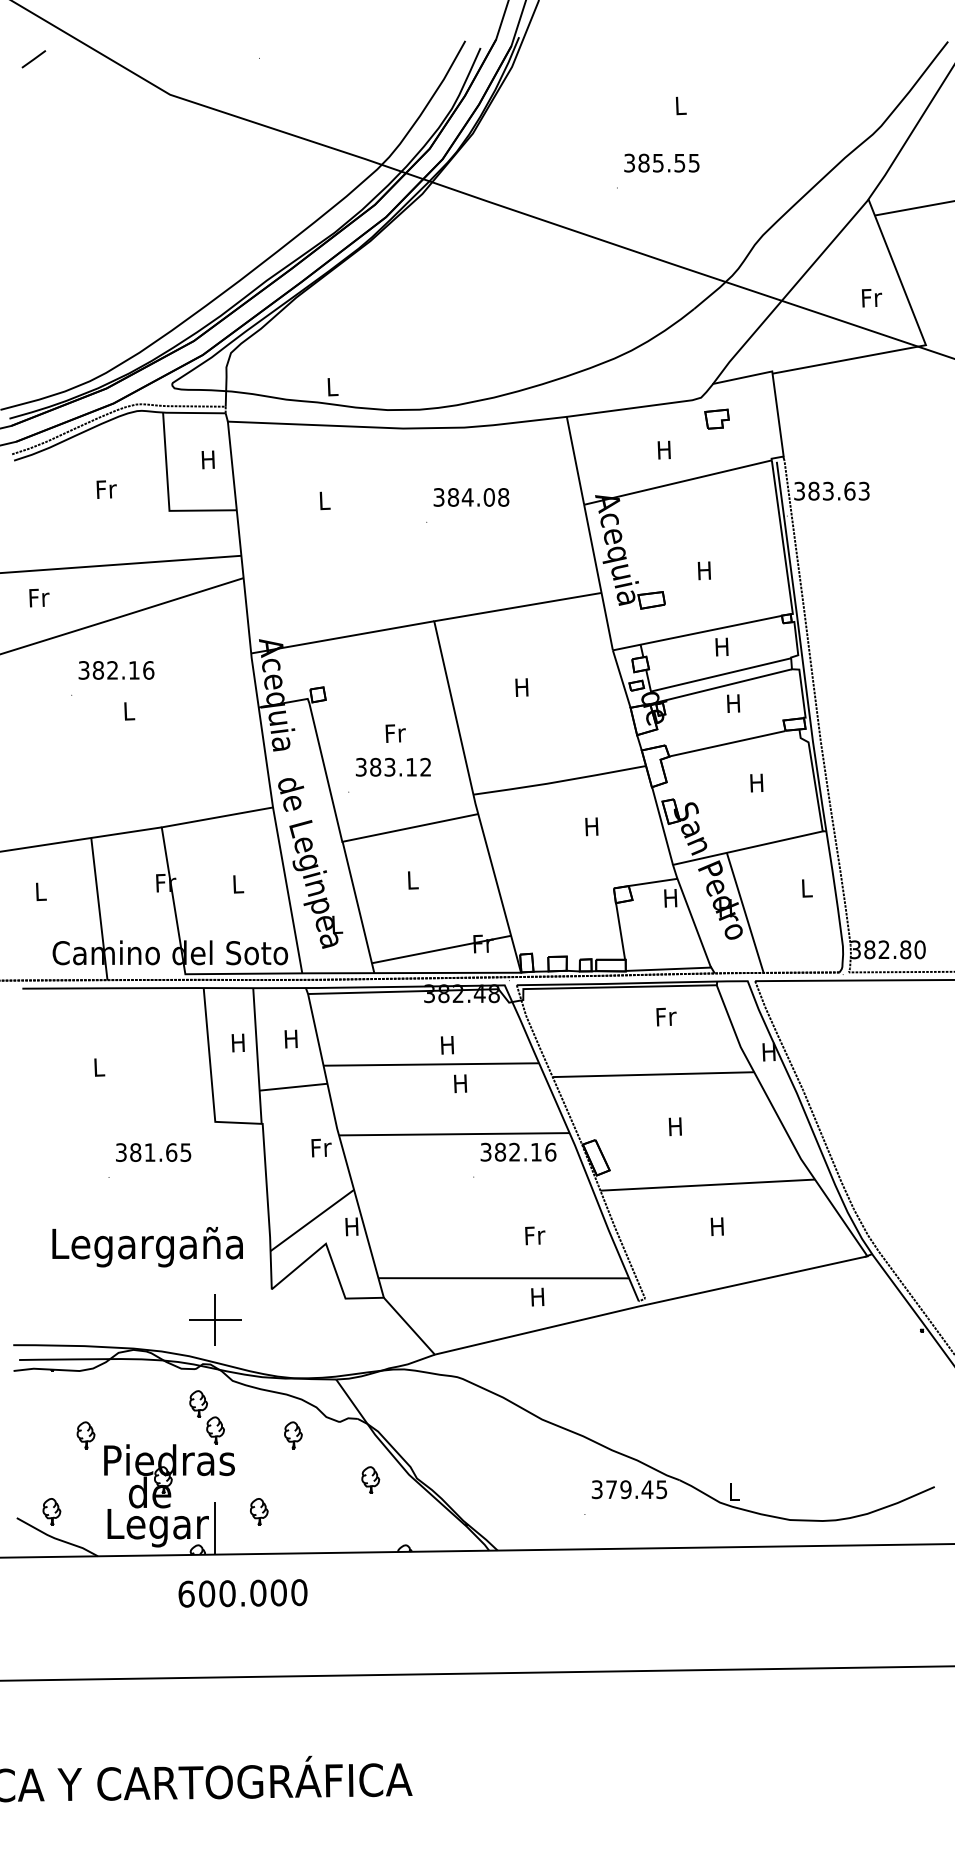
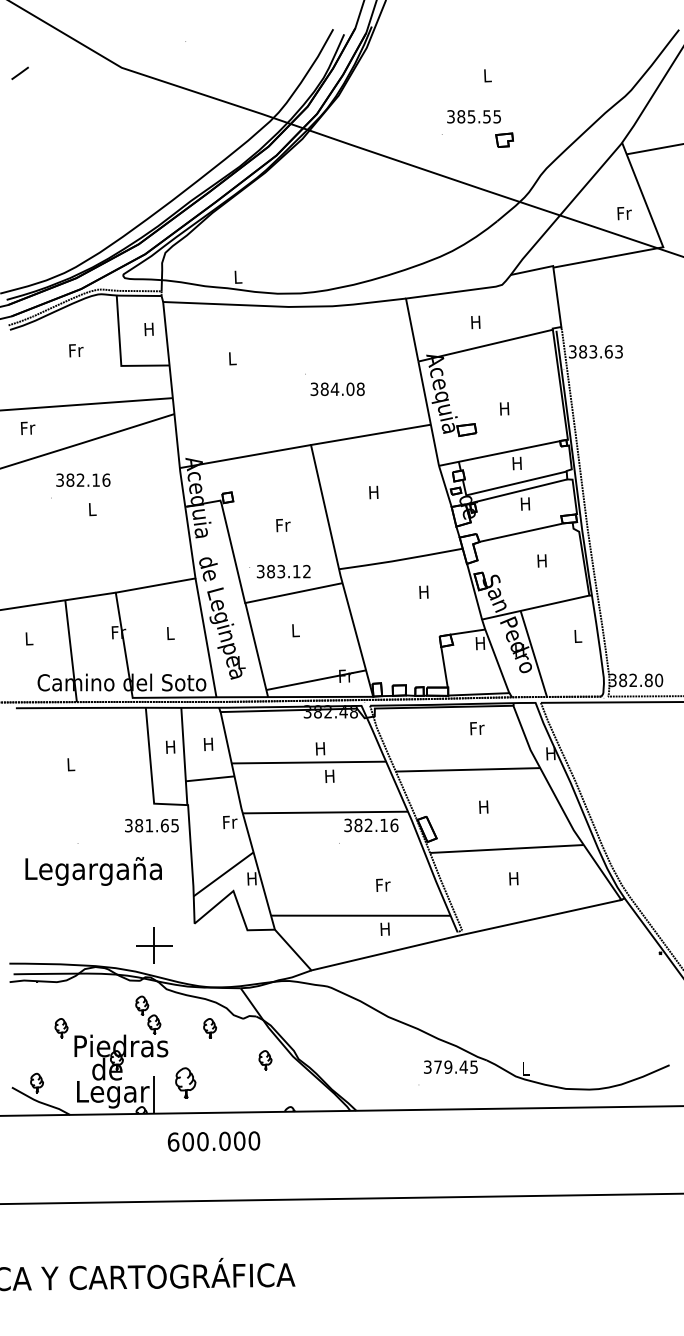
line: (32, 58) -> (19, 72), moved
part: (716, 418) -> (504, 139), moved
text: (471, 496) -> (337, 388), moved
text: (393, 767) -> (283, 571), moved
text: (152, 1152) -> (151, 825), moved
text: (147, 1247) -> (93, 871), moved
part: (259, 1511) -> (185, 1082), size x1.6
text: (242, 1593) -> (213, 1141), moved

